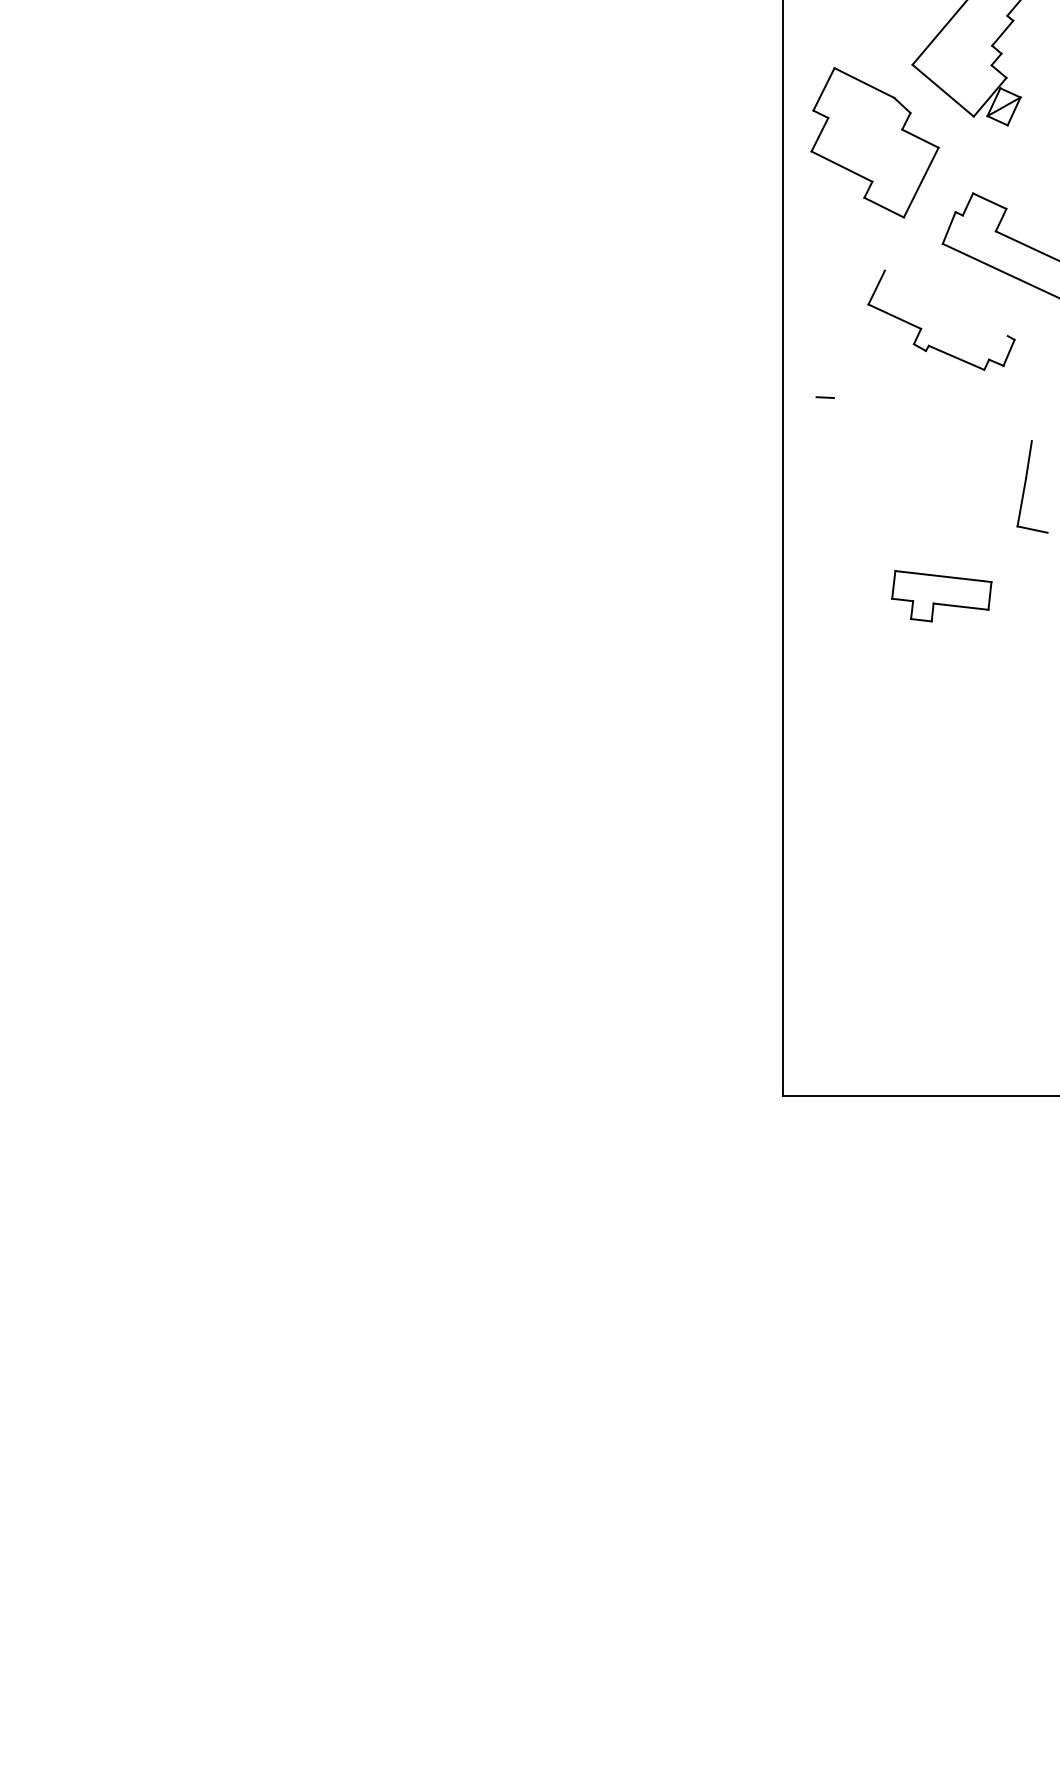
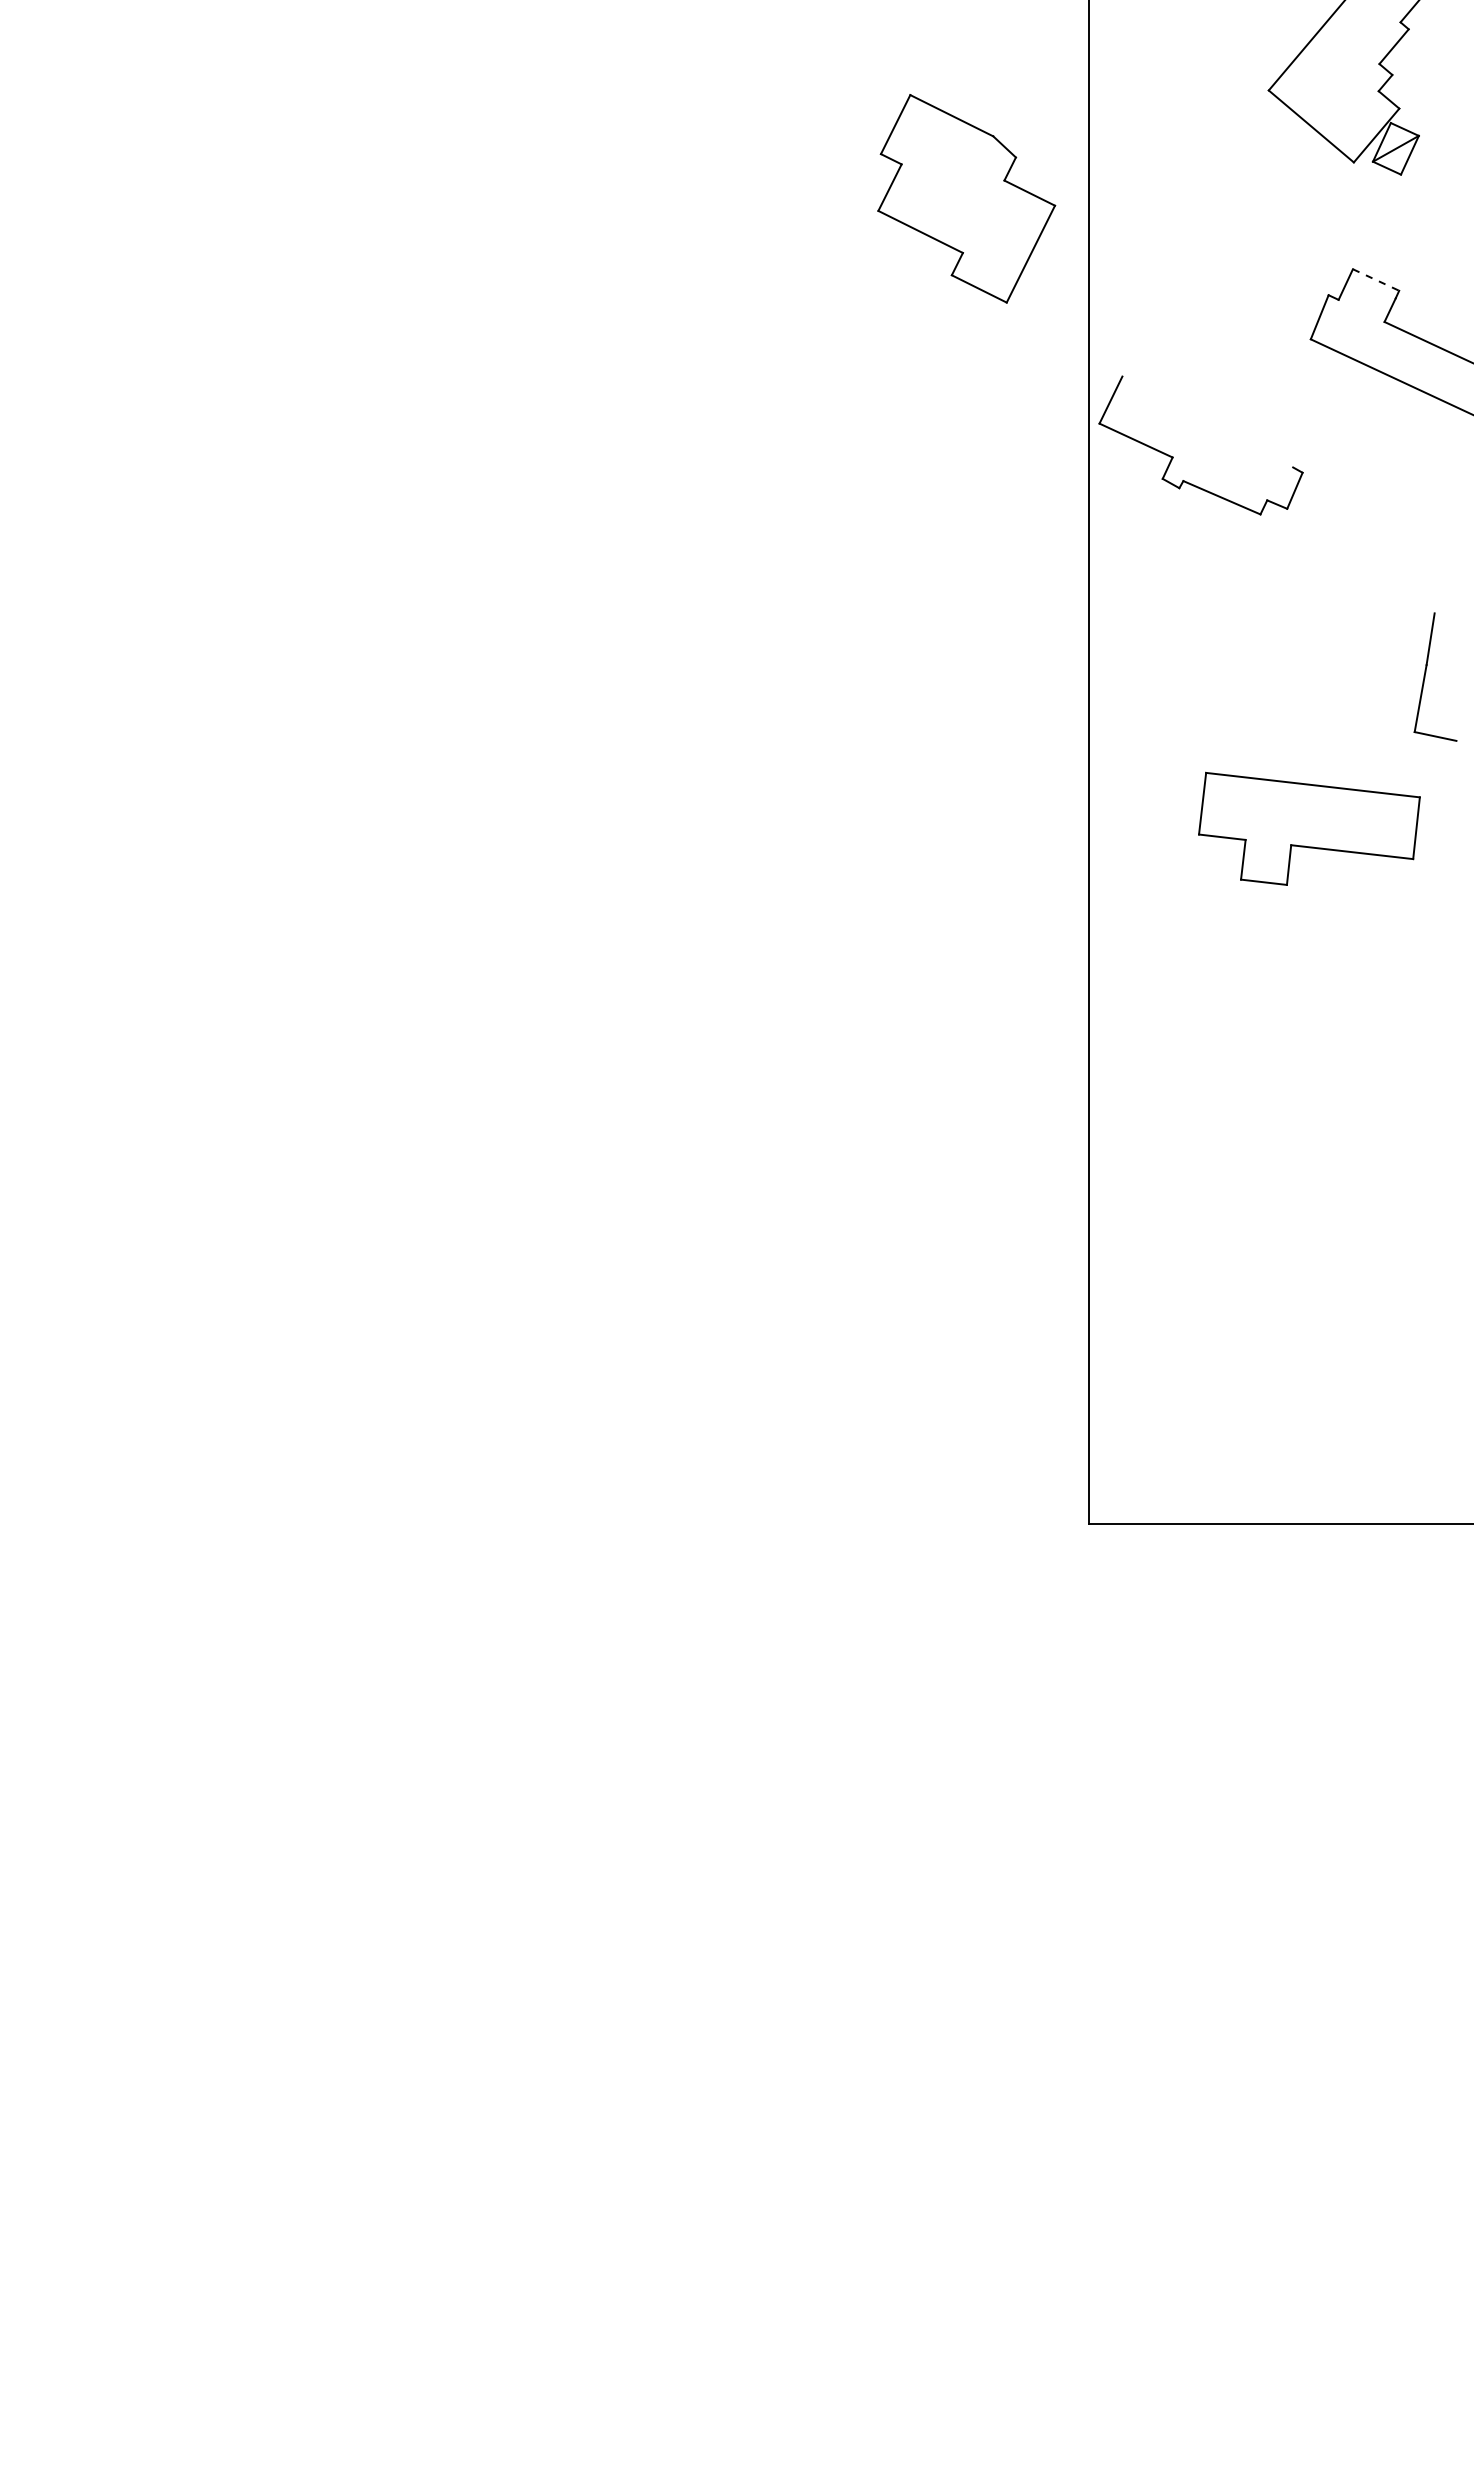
part: (874, 142) -> (966, 198), moved
line: (990, 201) -> (1376, 280), solid -> dashed
part: (921, 328) -> (1173, 456), moved
line: (825, 397) -> (1147, 552), removed
part: (941, 596) -> (1309, 829), size x1.6

